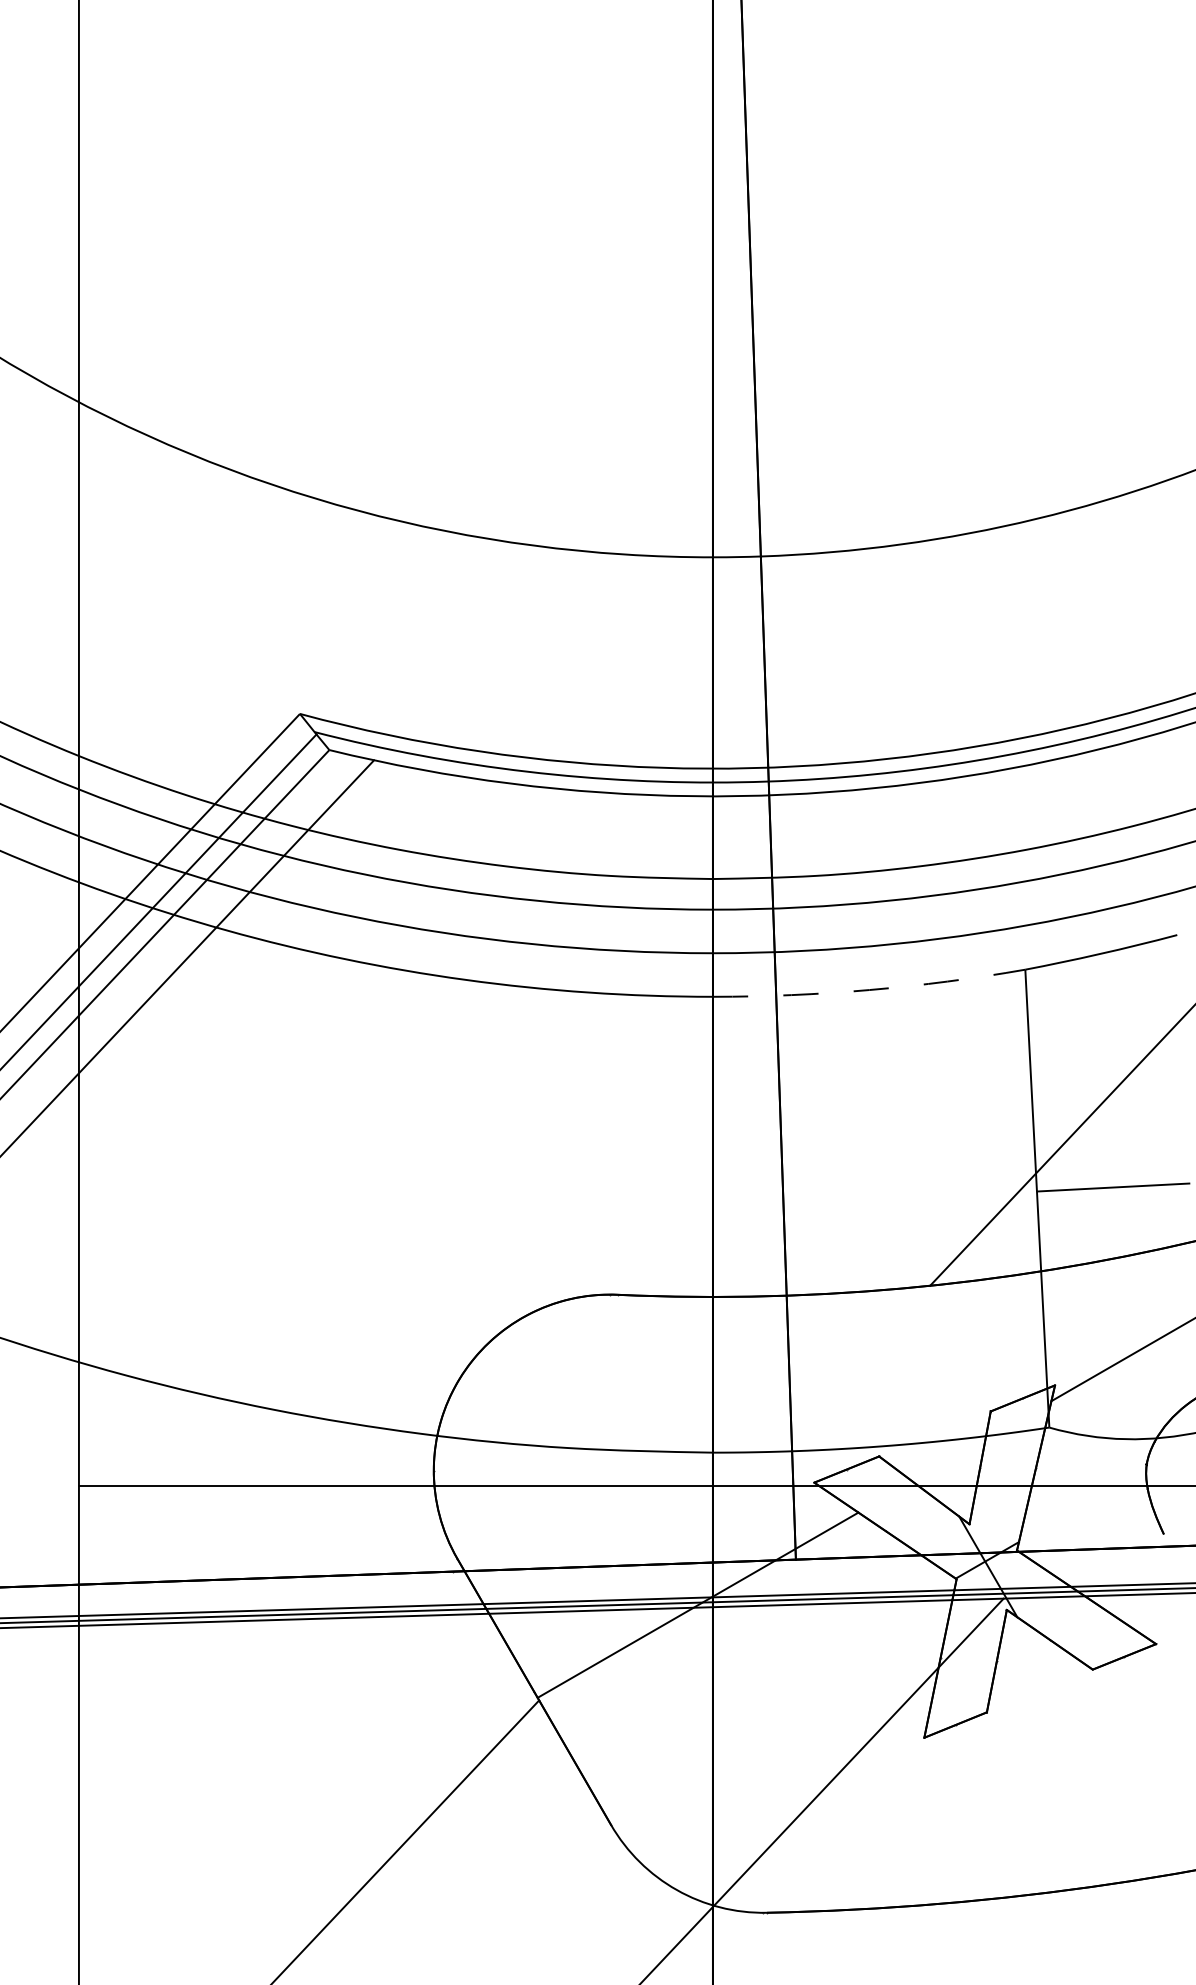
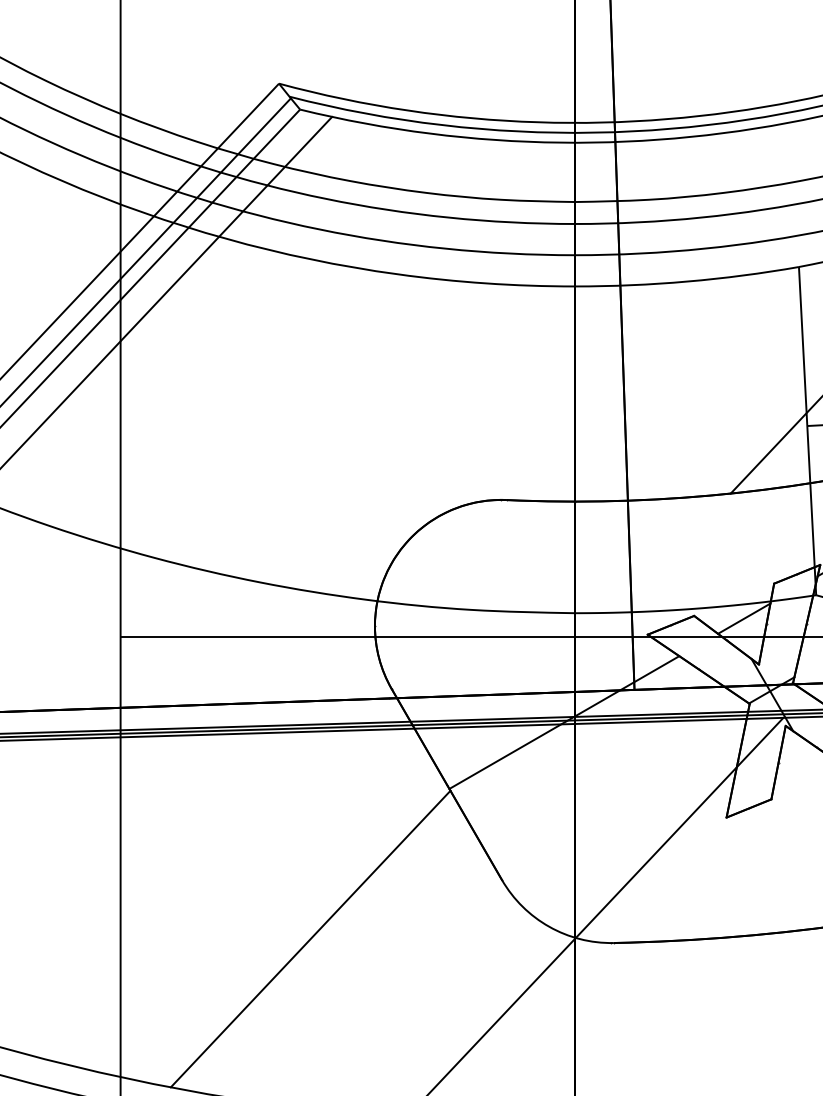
arc: (869, 990) -> (687, 281), dashed -> solid
line: (948, 1460) -> (743, 618), added

